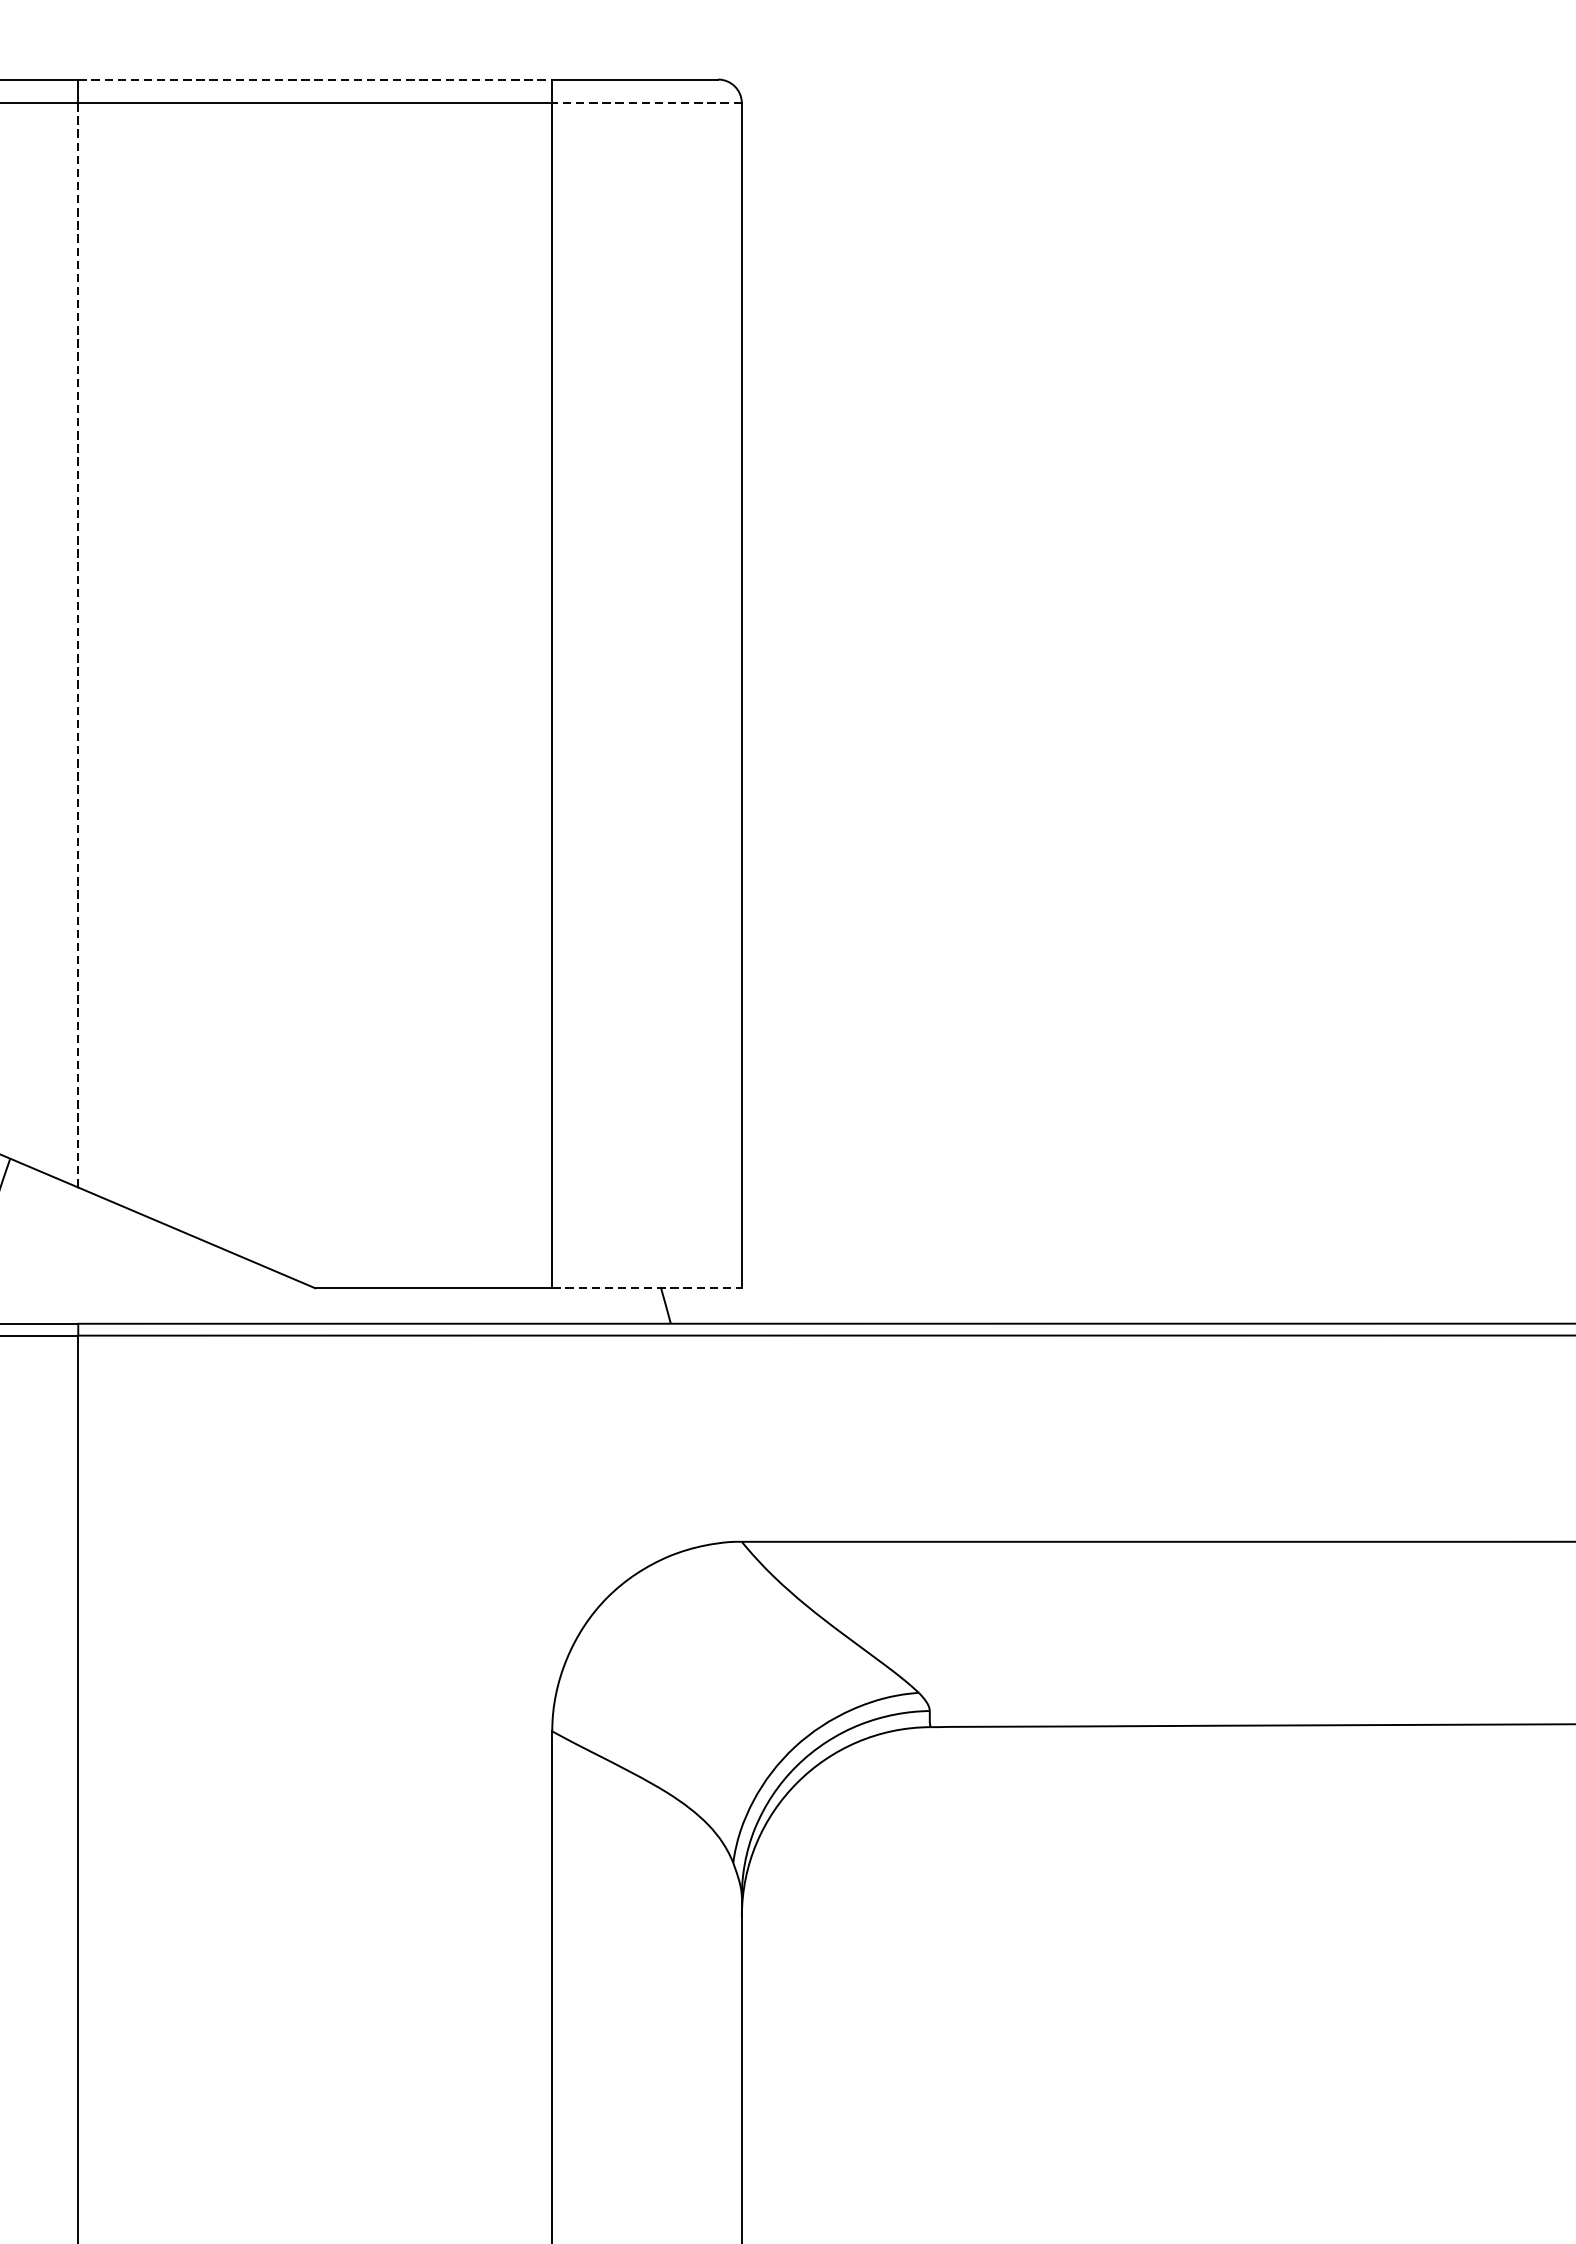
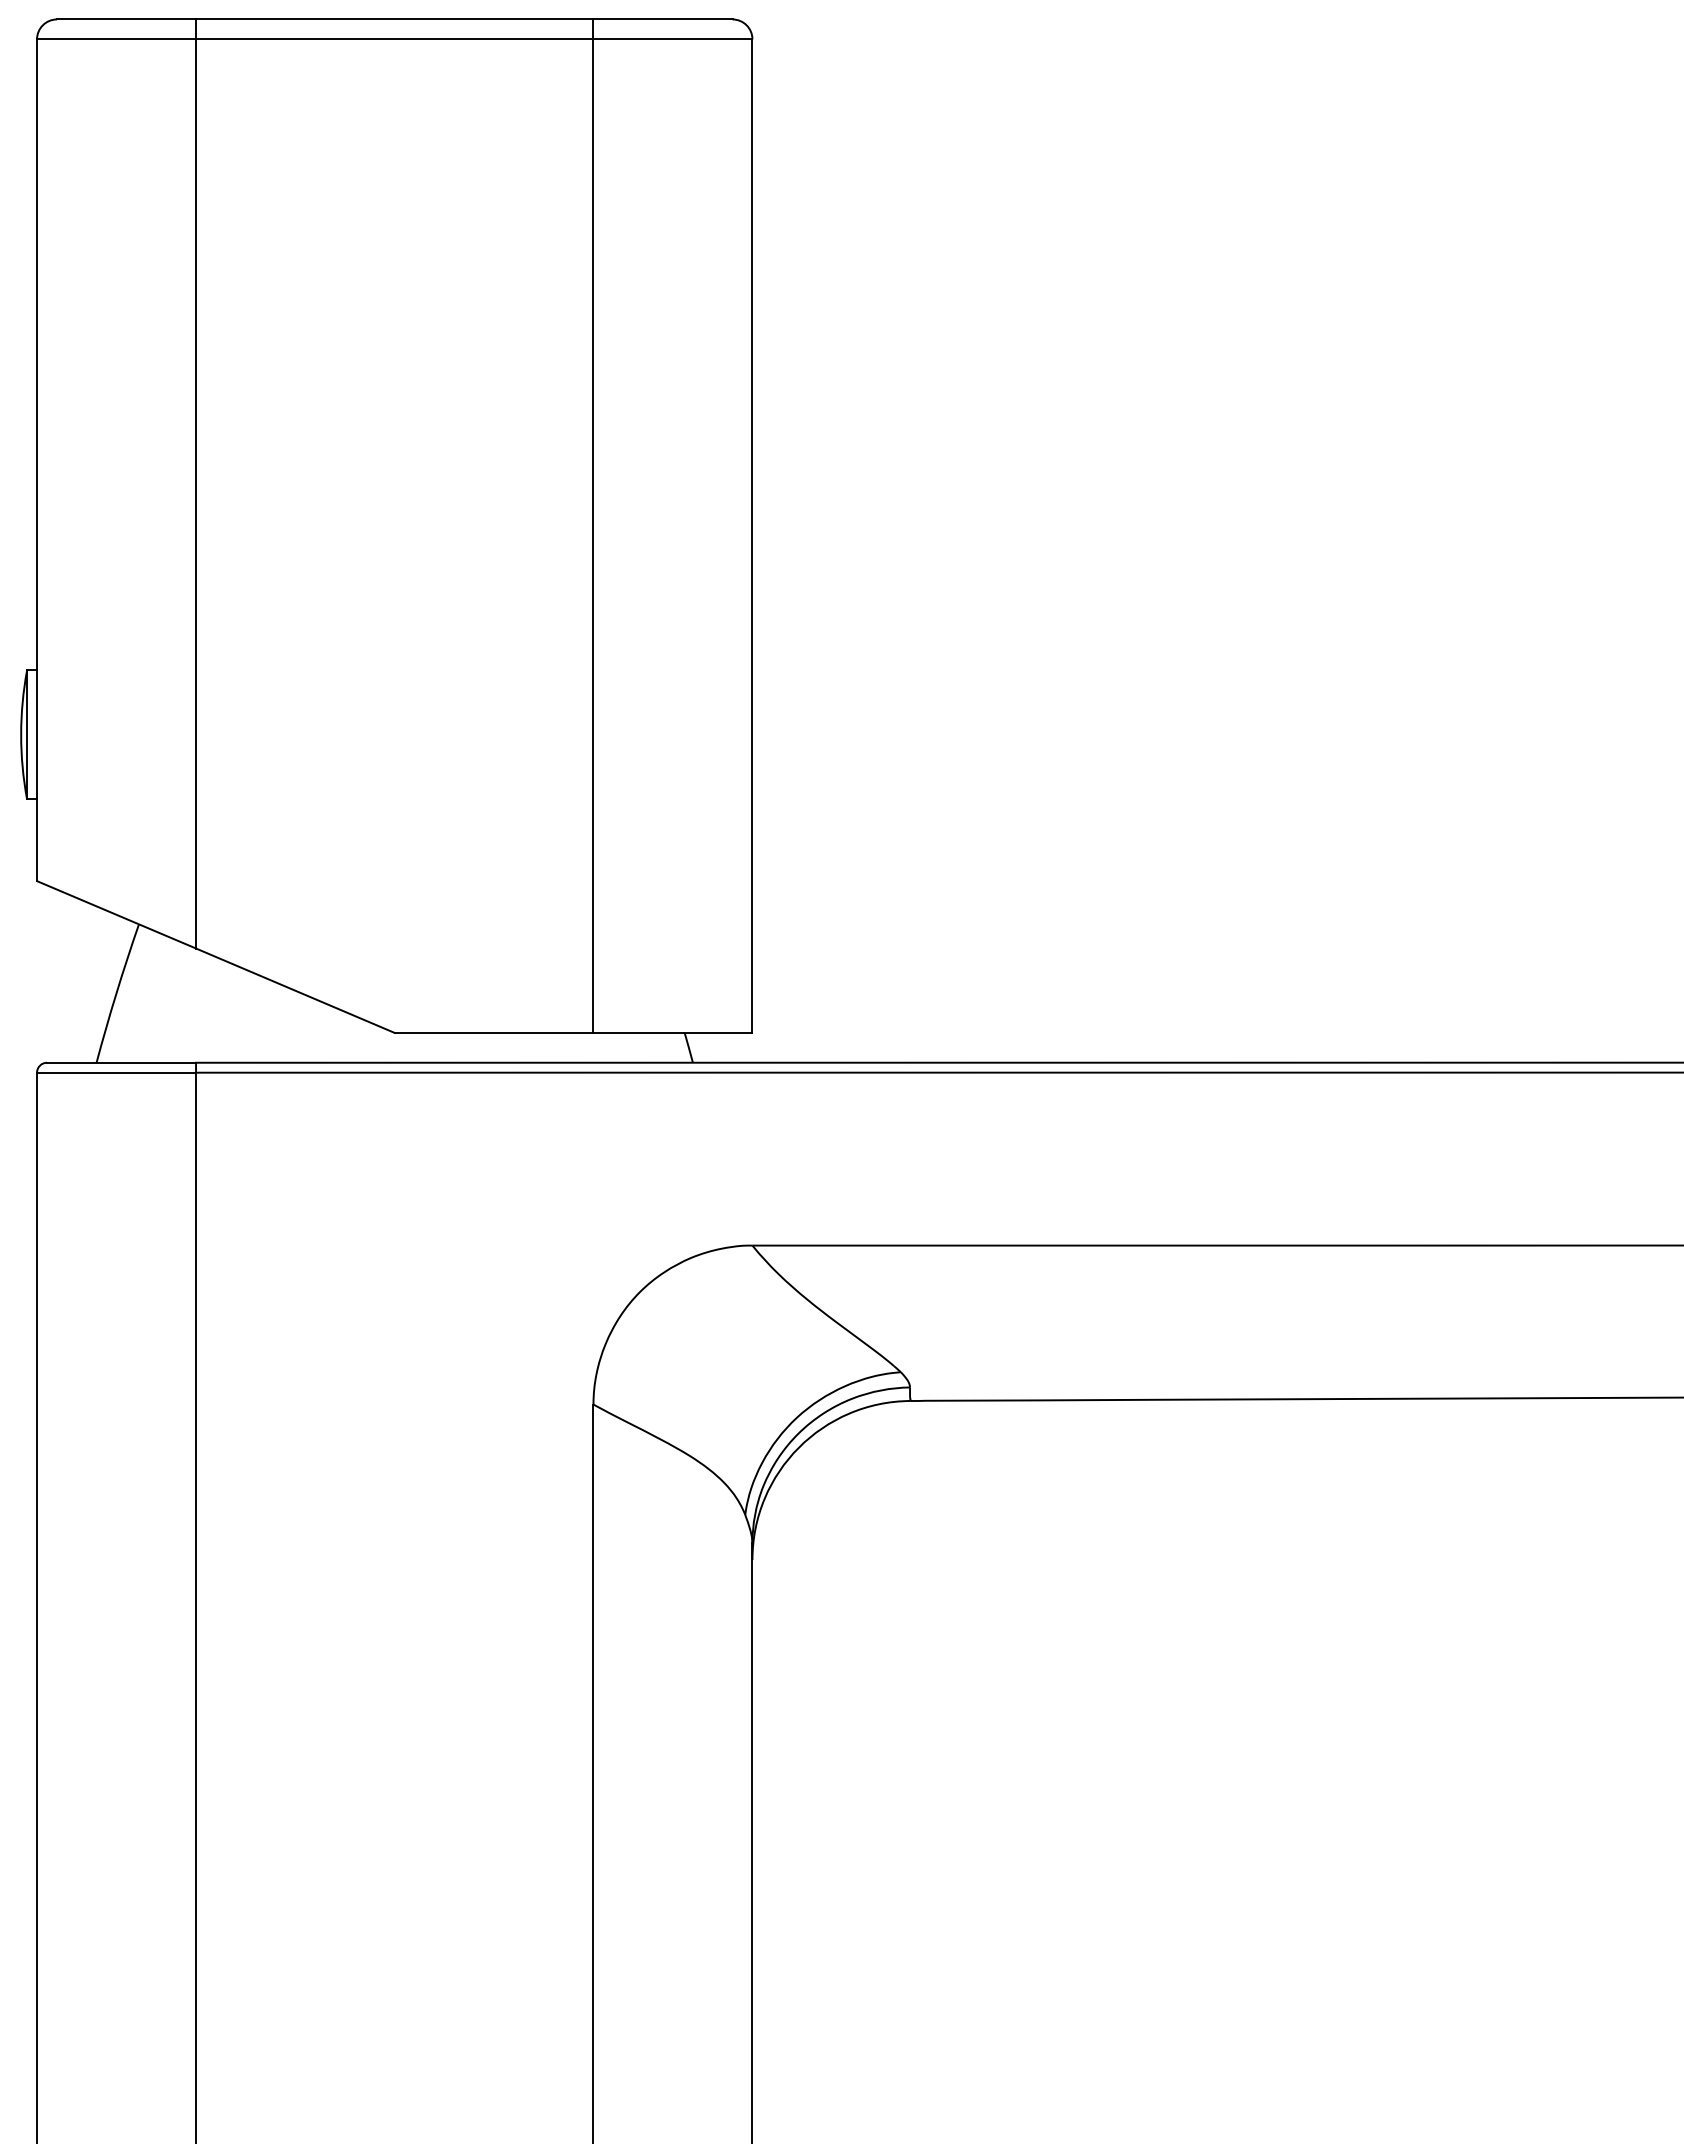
line: (314, 79) -> (394, 19), dashed -> solid
line: (646, 103) -> (672, 39), dashed -> solid
line: (78, 644) -> (196, 493), dashed -> solid
line: (647, 1287) -> (673, 1032), dashed -> solid

